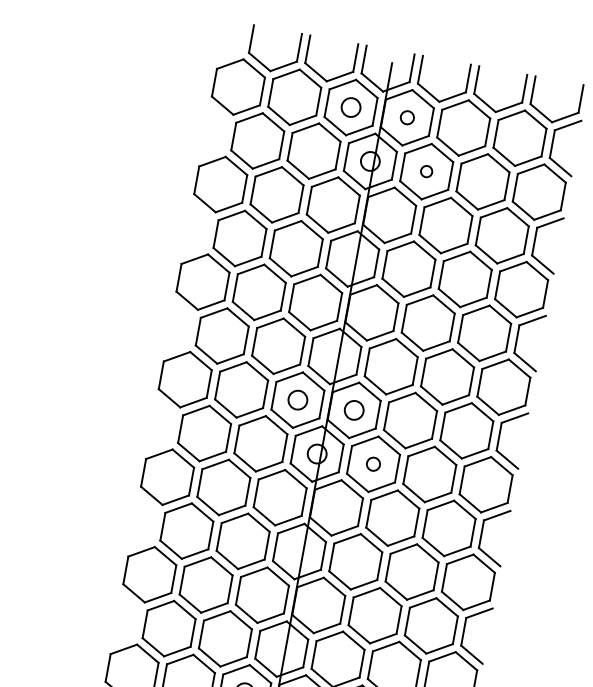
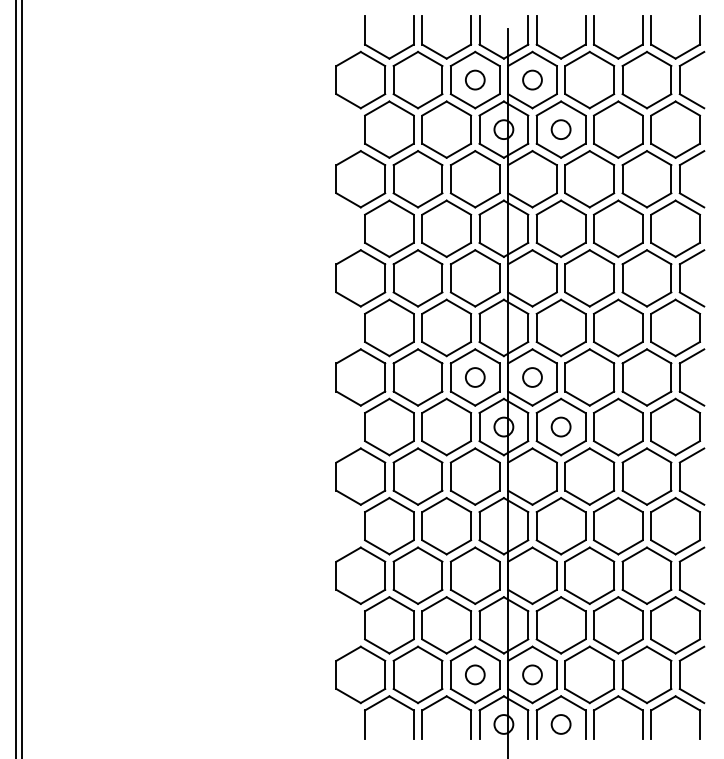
circle: (407, 117) -> (532, 79), size x1.43
circle: (426, 171) -> (560, 129), size x1.67
circle: (372, 463) -> (560, 426), size x1.43

